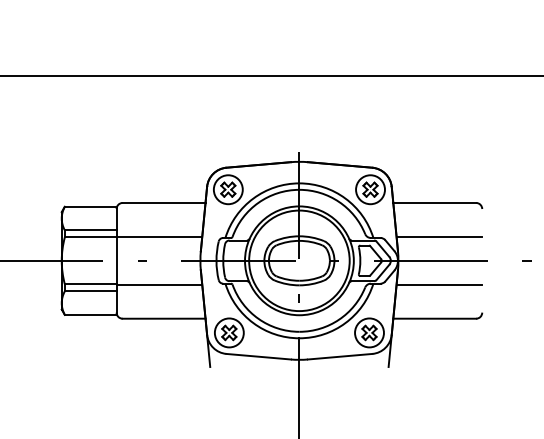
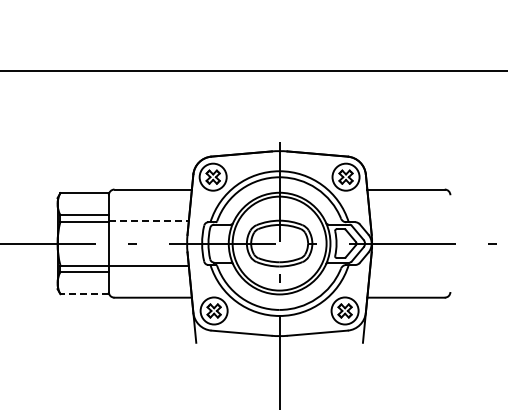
line: (159, 237) -> (148, 221), solid -> dashed
line: (439, 237) -> (410, 221), removed
line: (439, 285) -> (410, 266), removed
line: (90, 315) -> (84, 294), solid -> dashed

